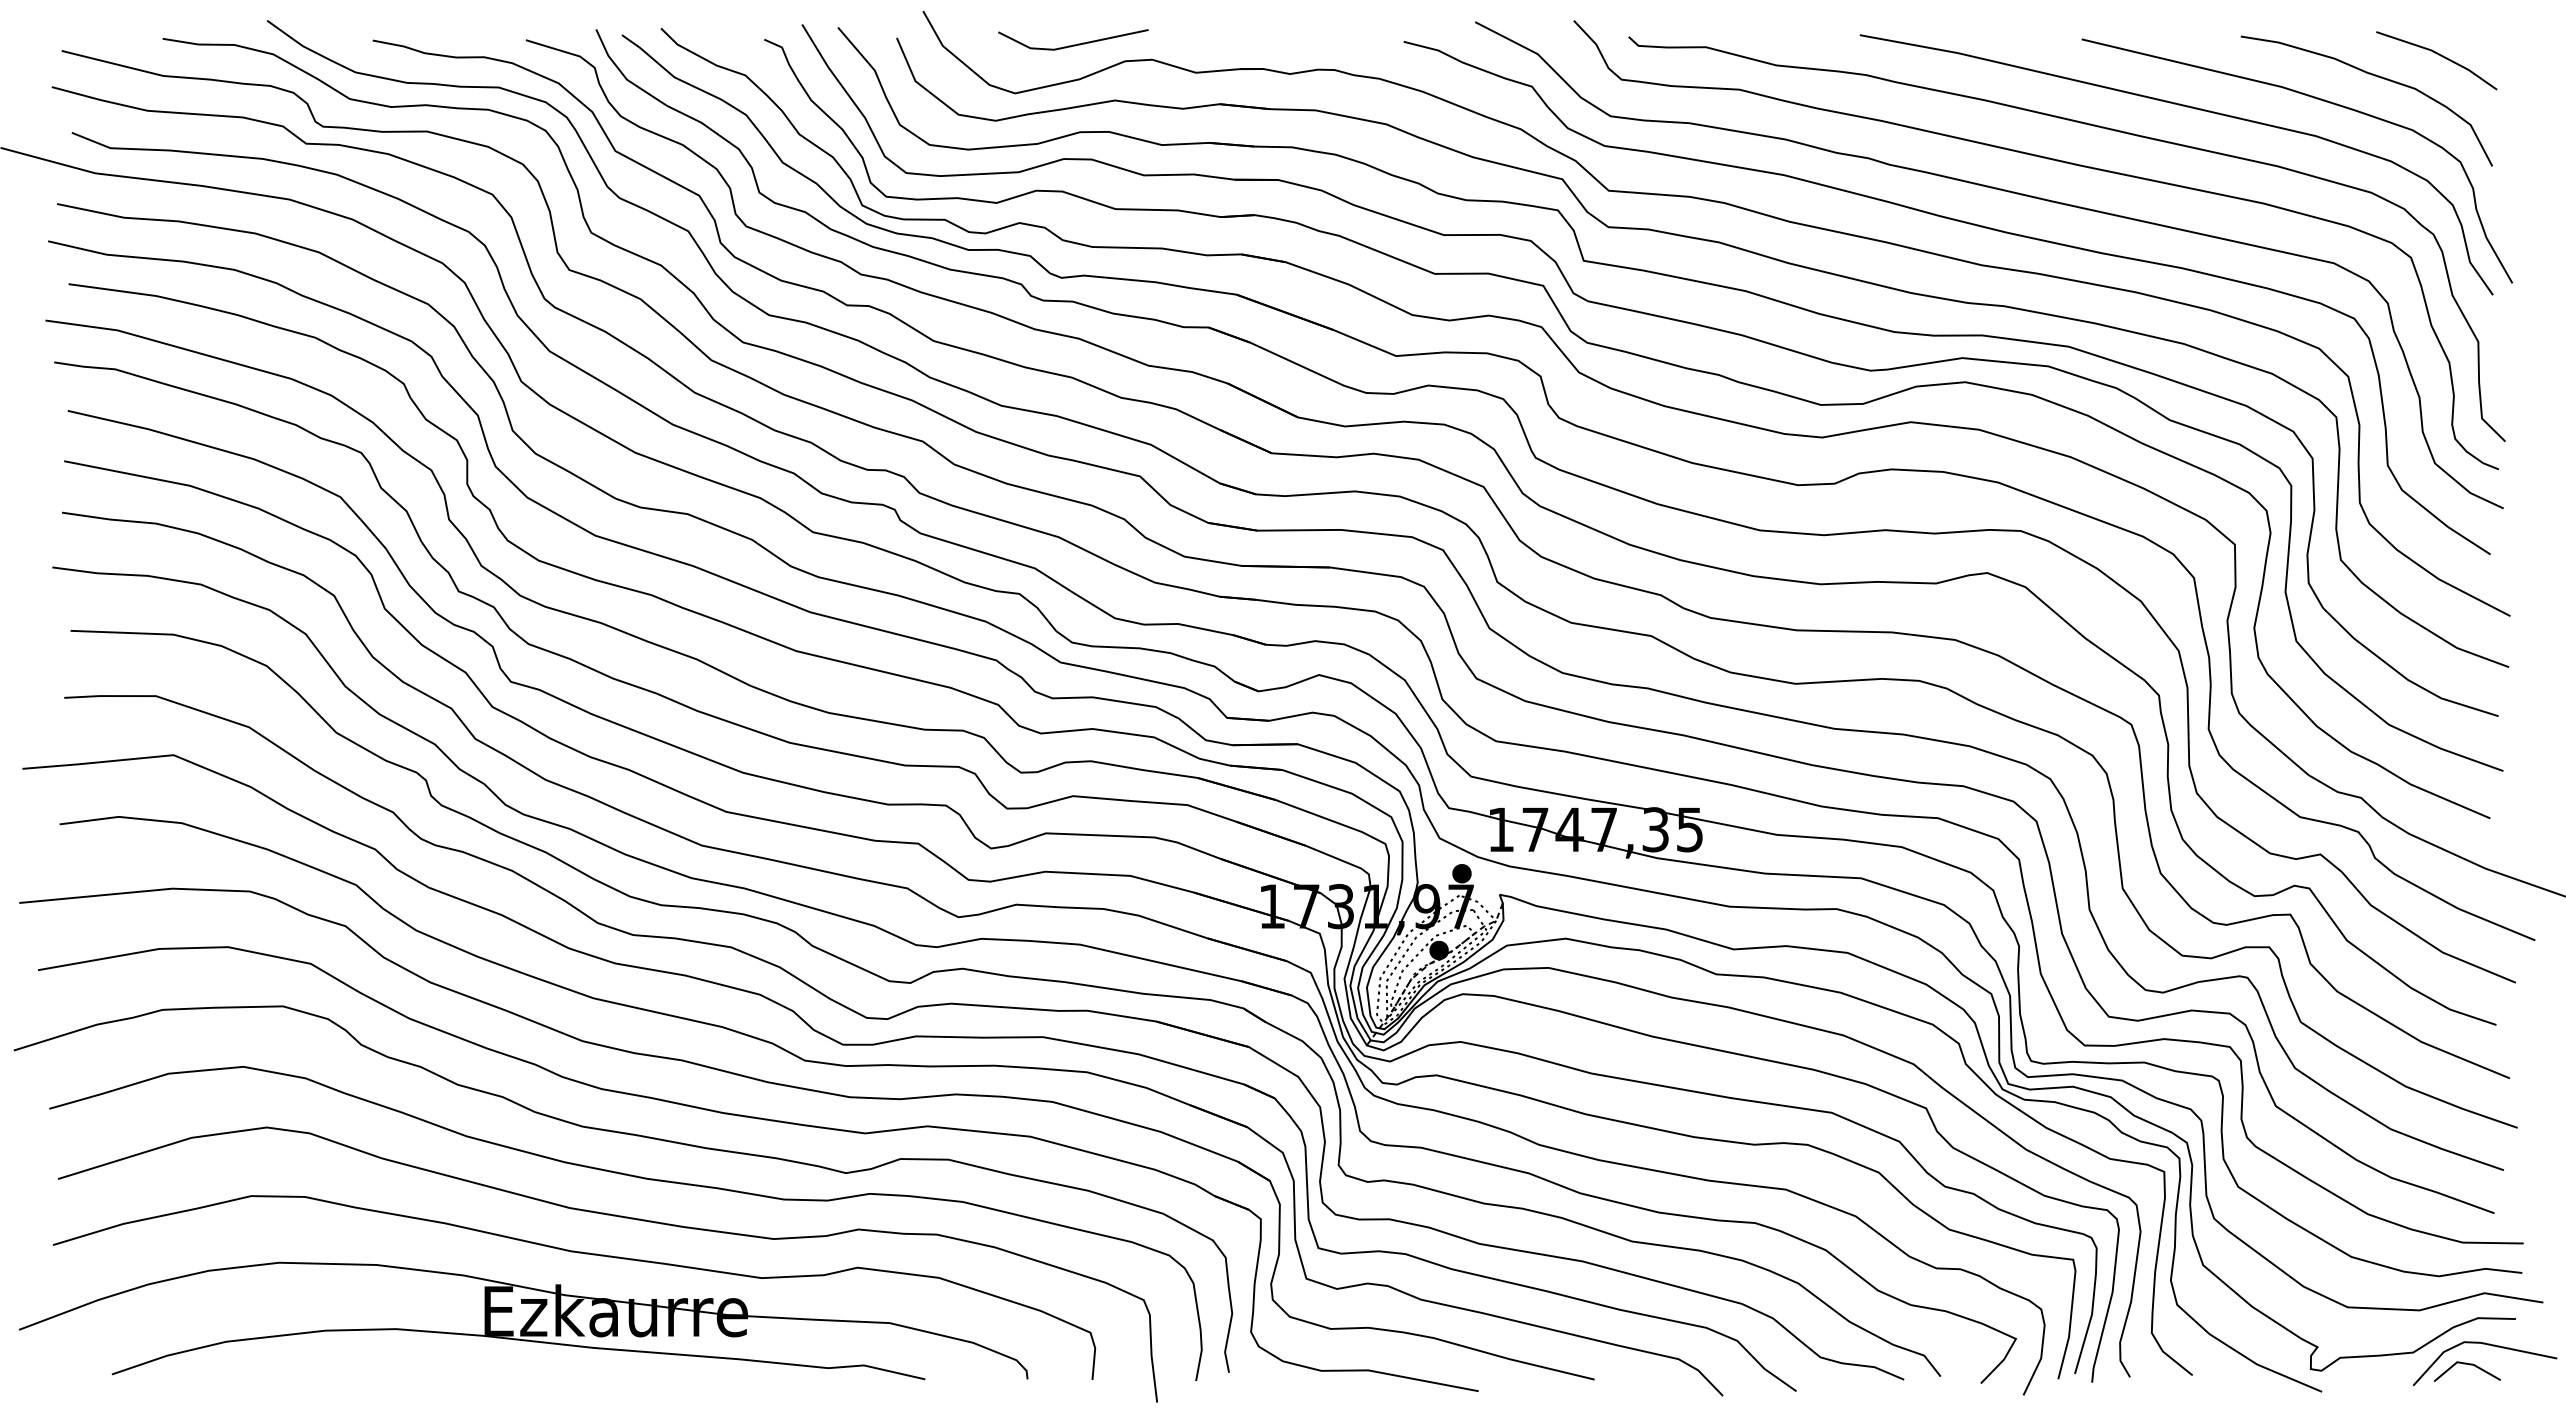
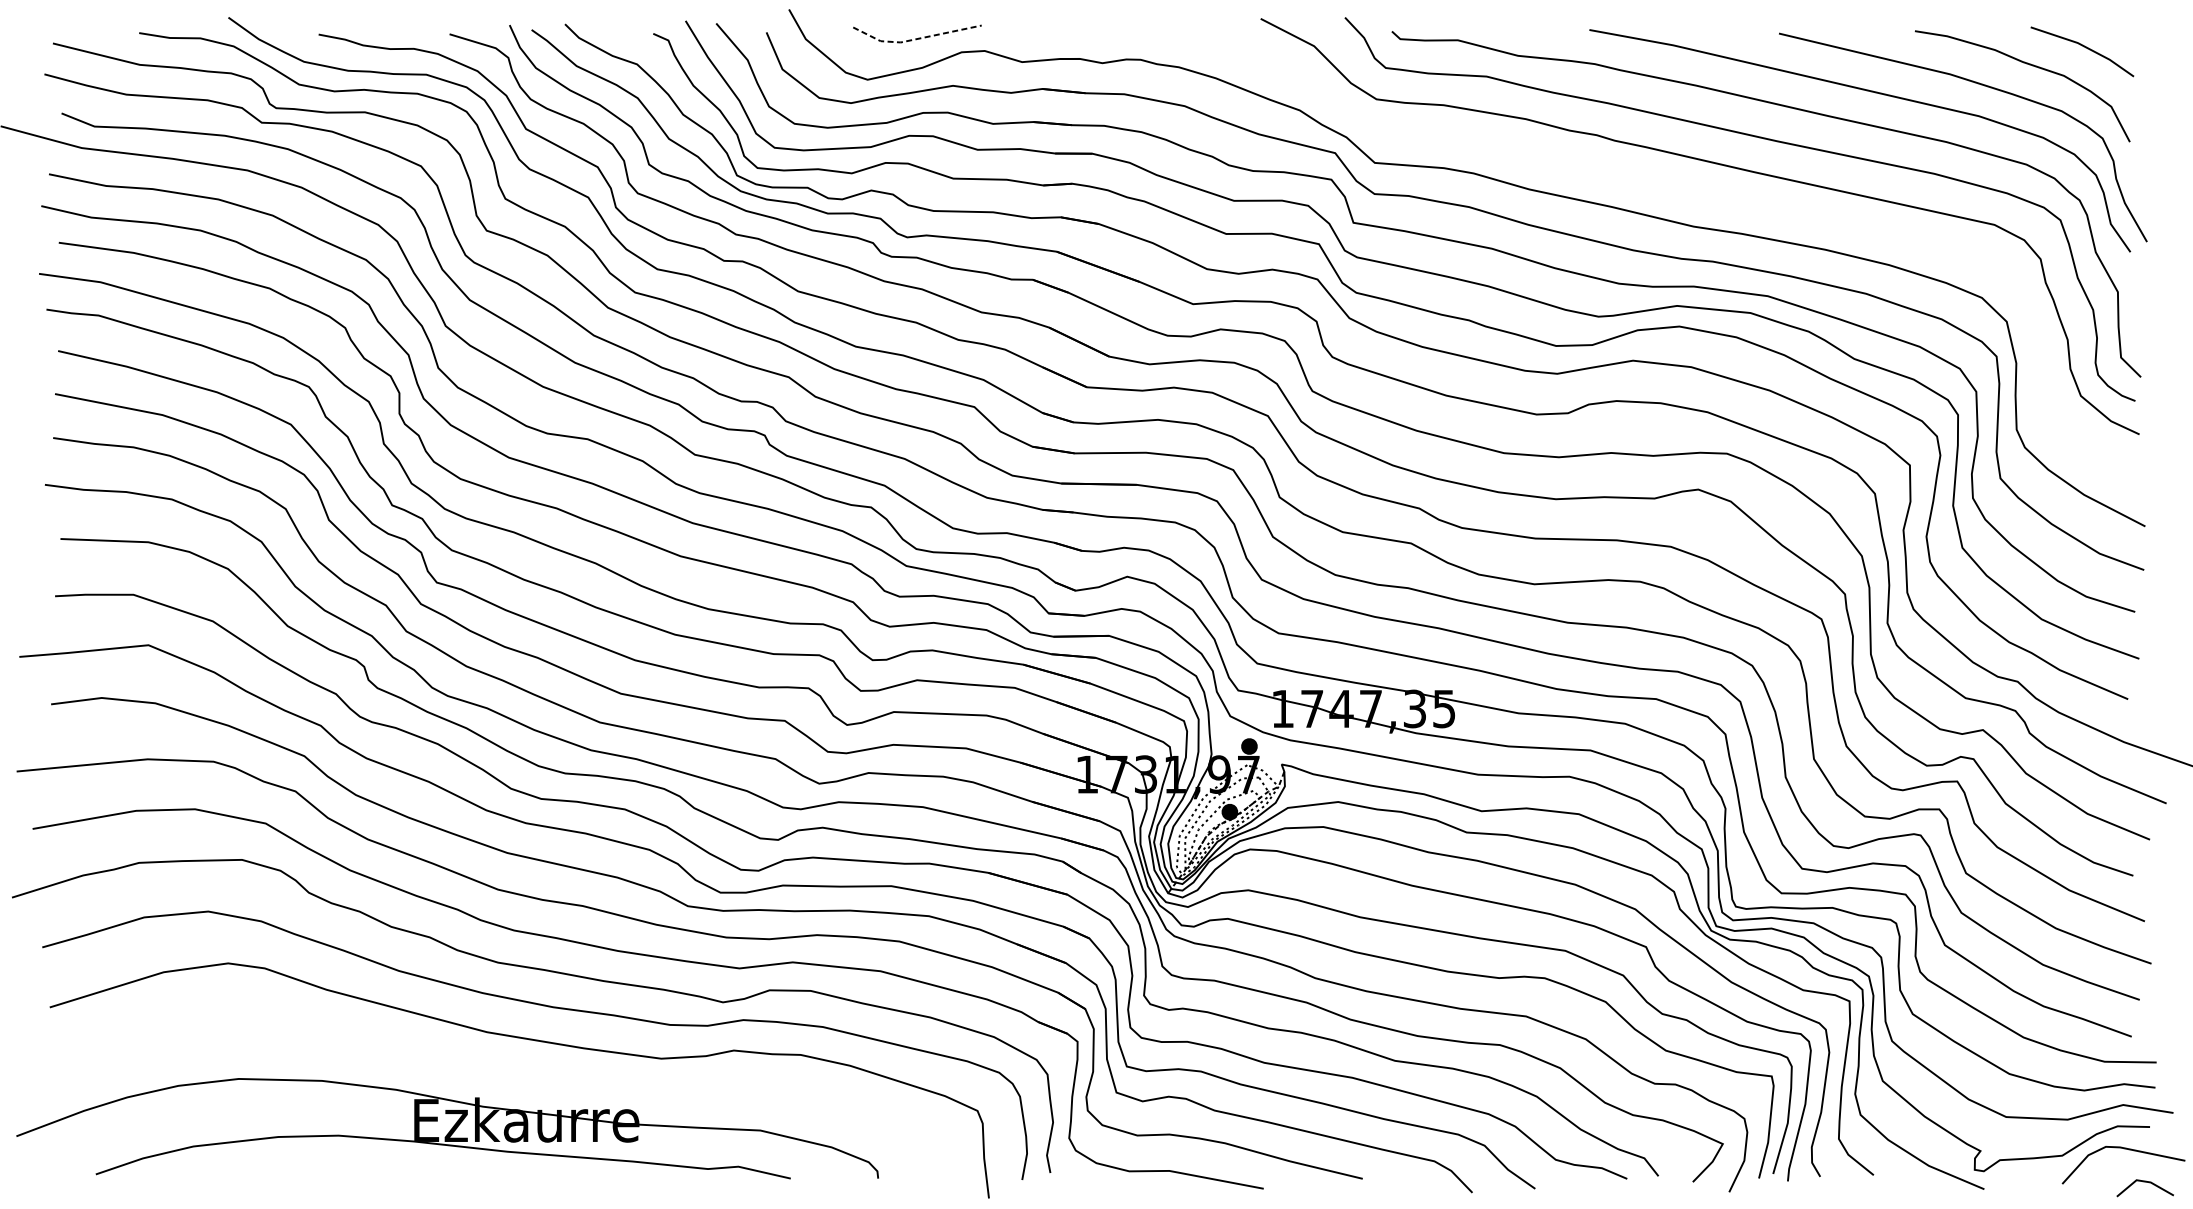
line: (1071, 46) -> (915, 39), solid -> dashed
curve: (1964, 223) -> (1678, 190), removed
curve: (577, 1253) -> (493, 1071), removed
line: (2469, 1365) -> (2147, 1182), moved

